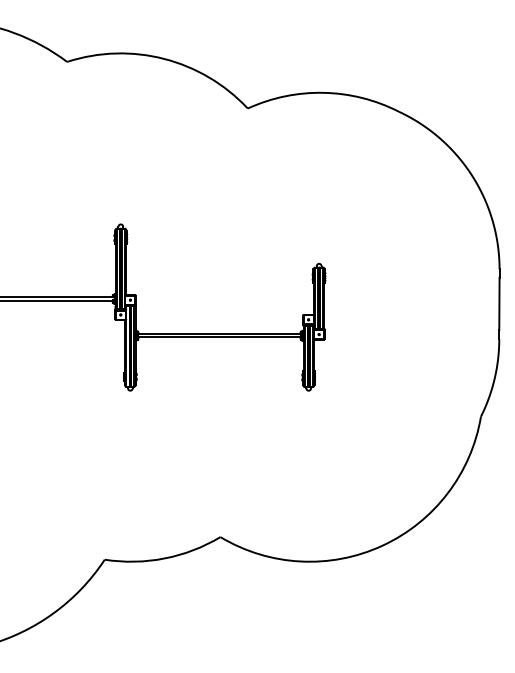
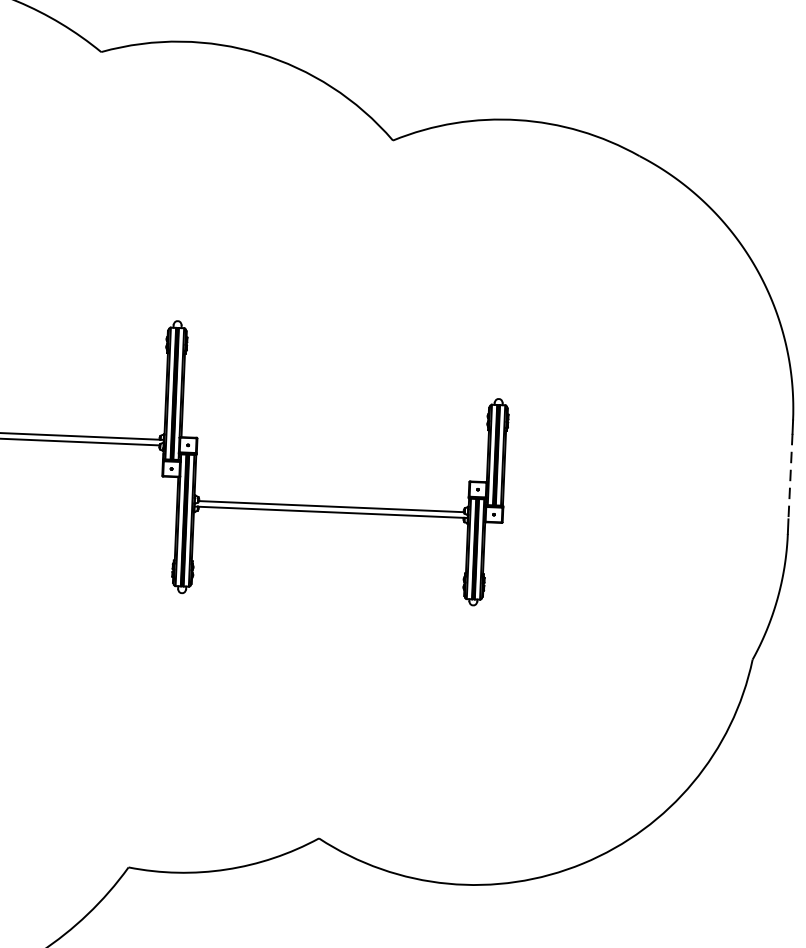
line: (499, 304) -> (790, 477), solid -> dashed

